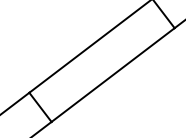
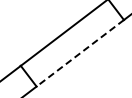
line: (113, 75) -> (80, 53), solid -> dashed

